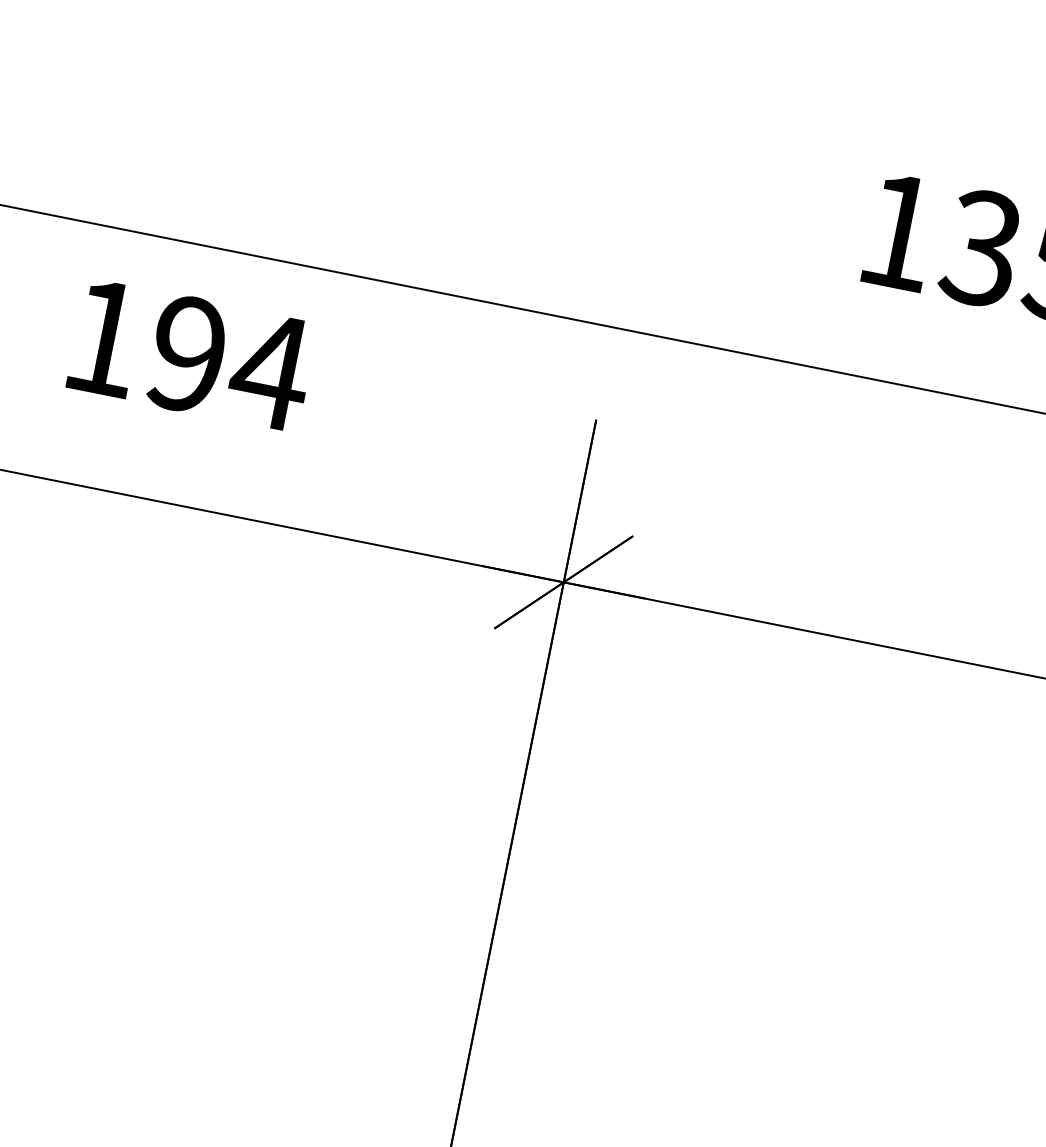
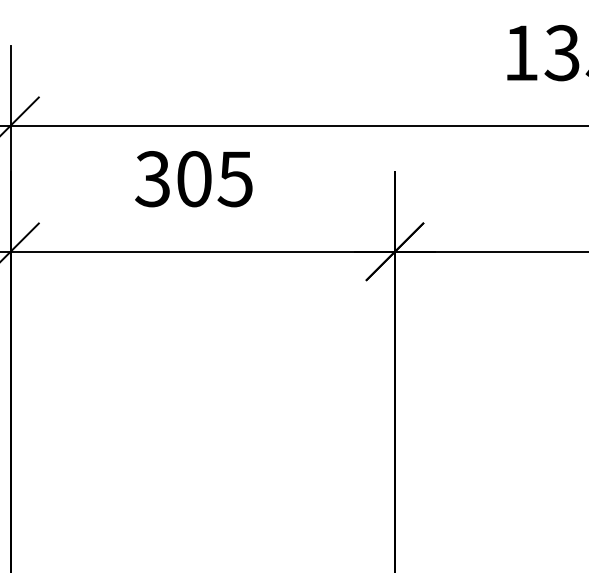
text: (187, 355) -> (194, 179), 194 -> 305

